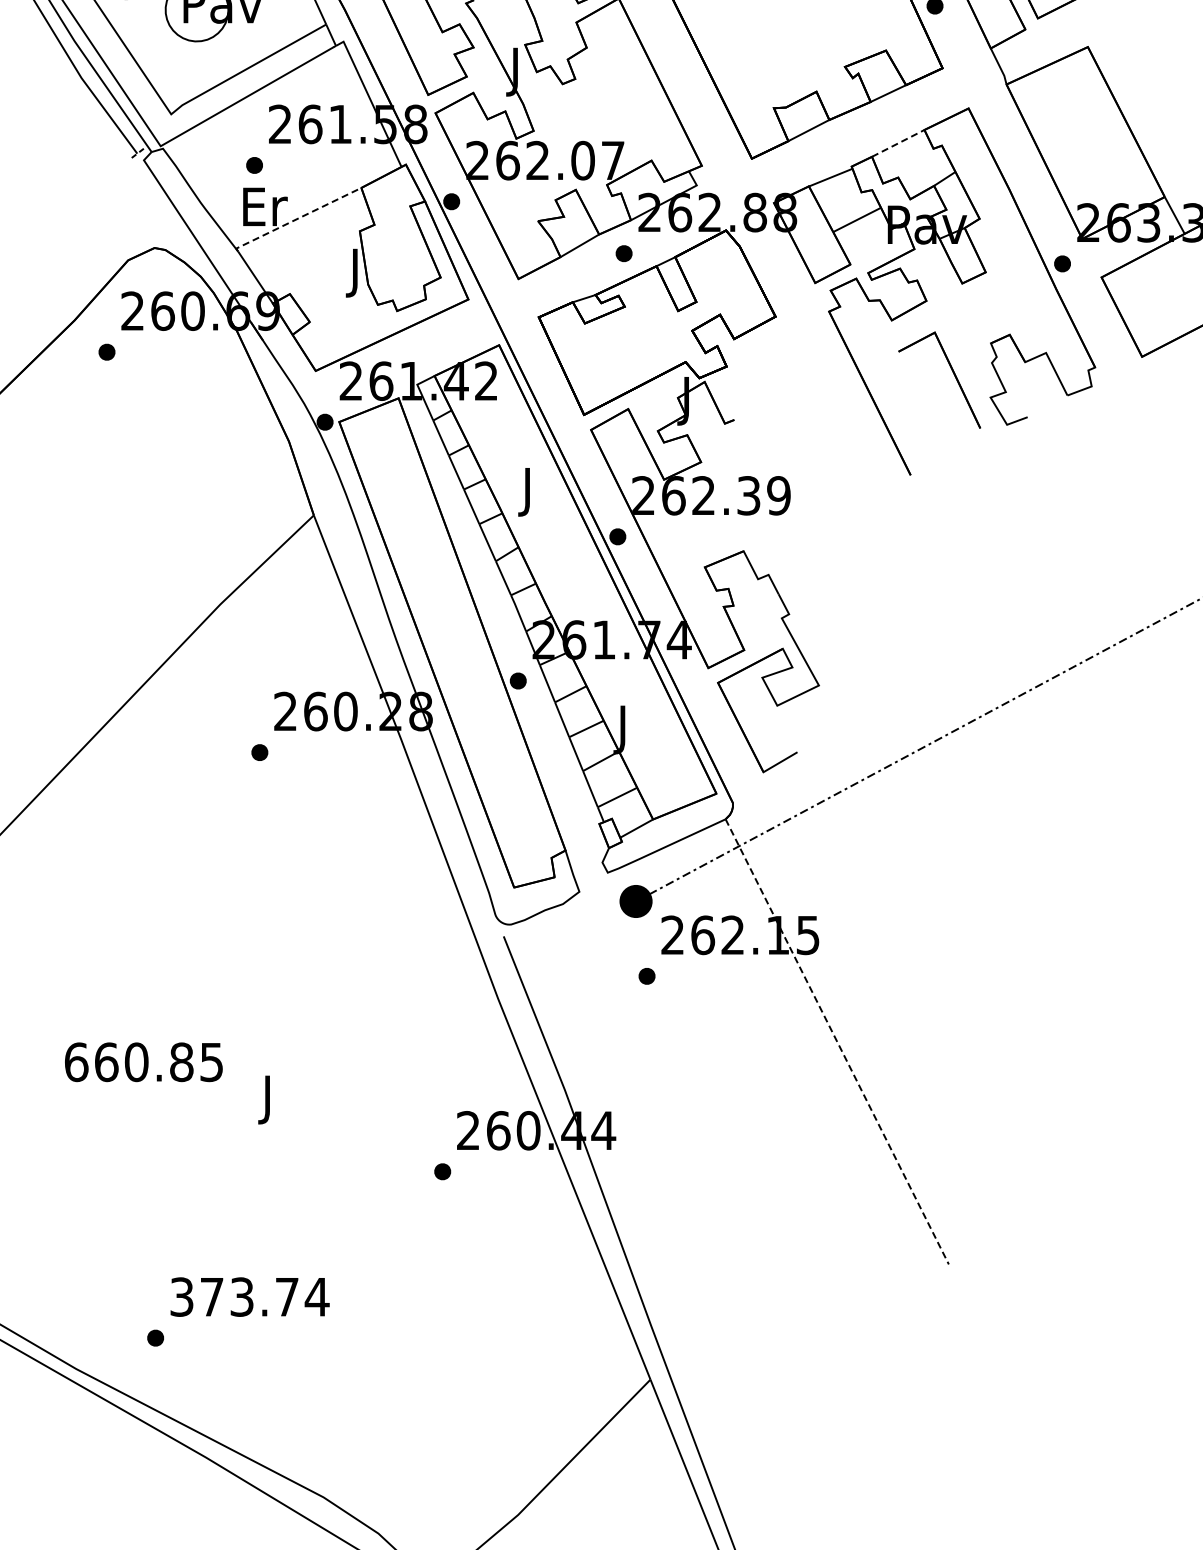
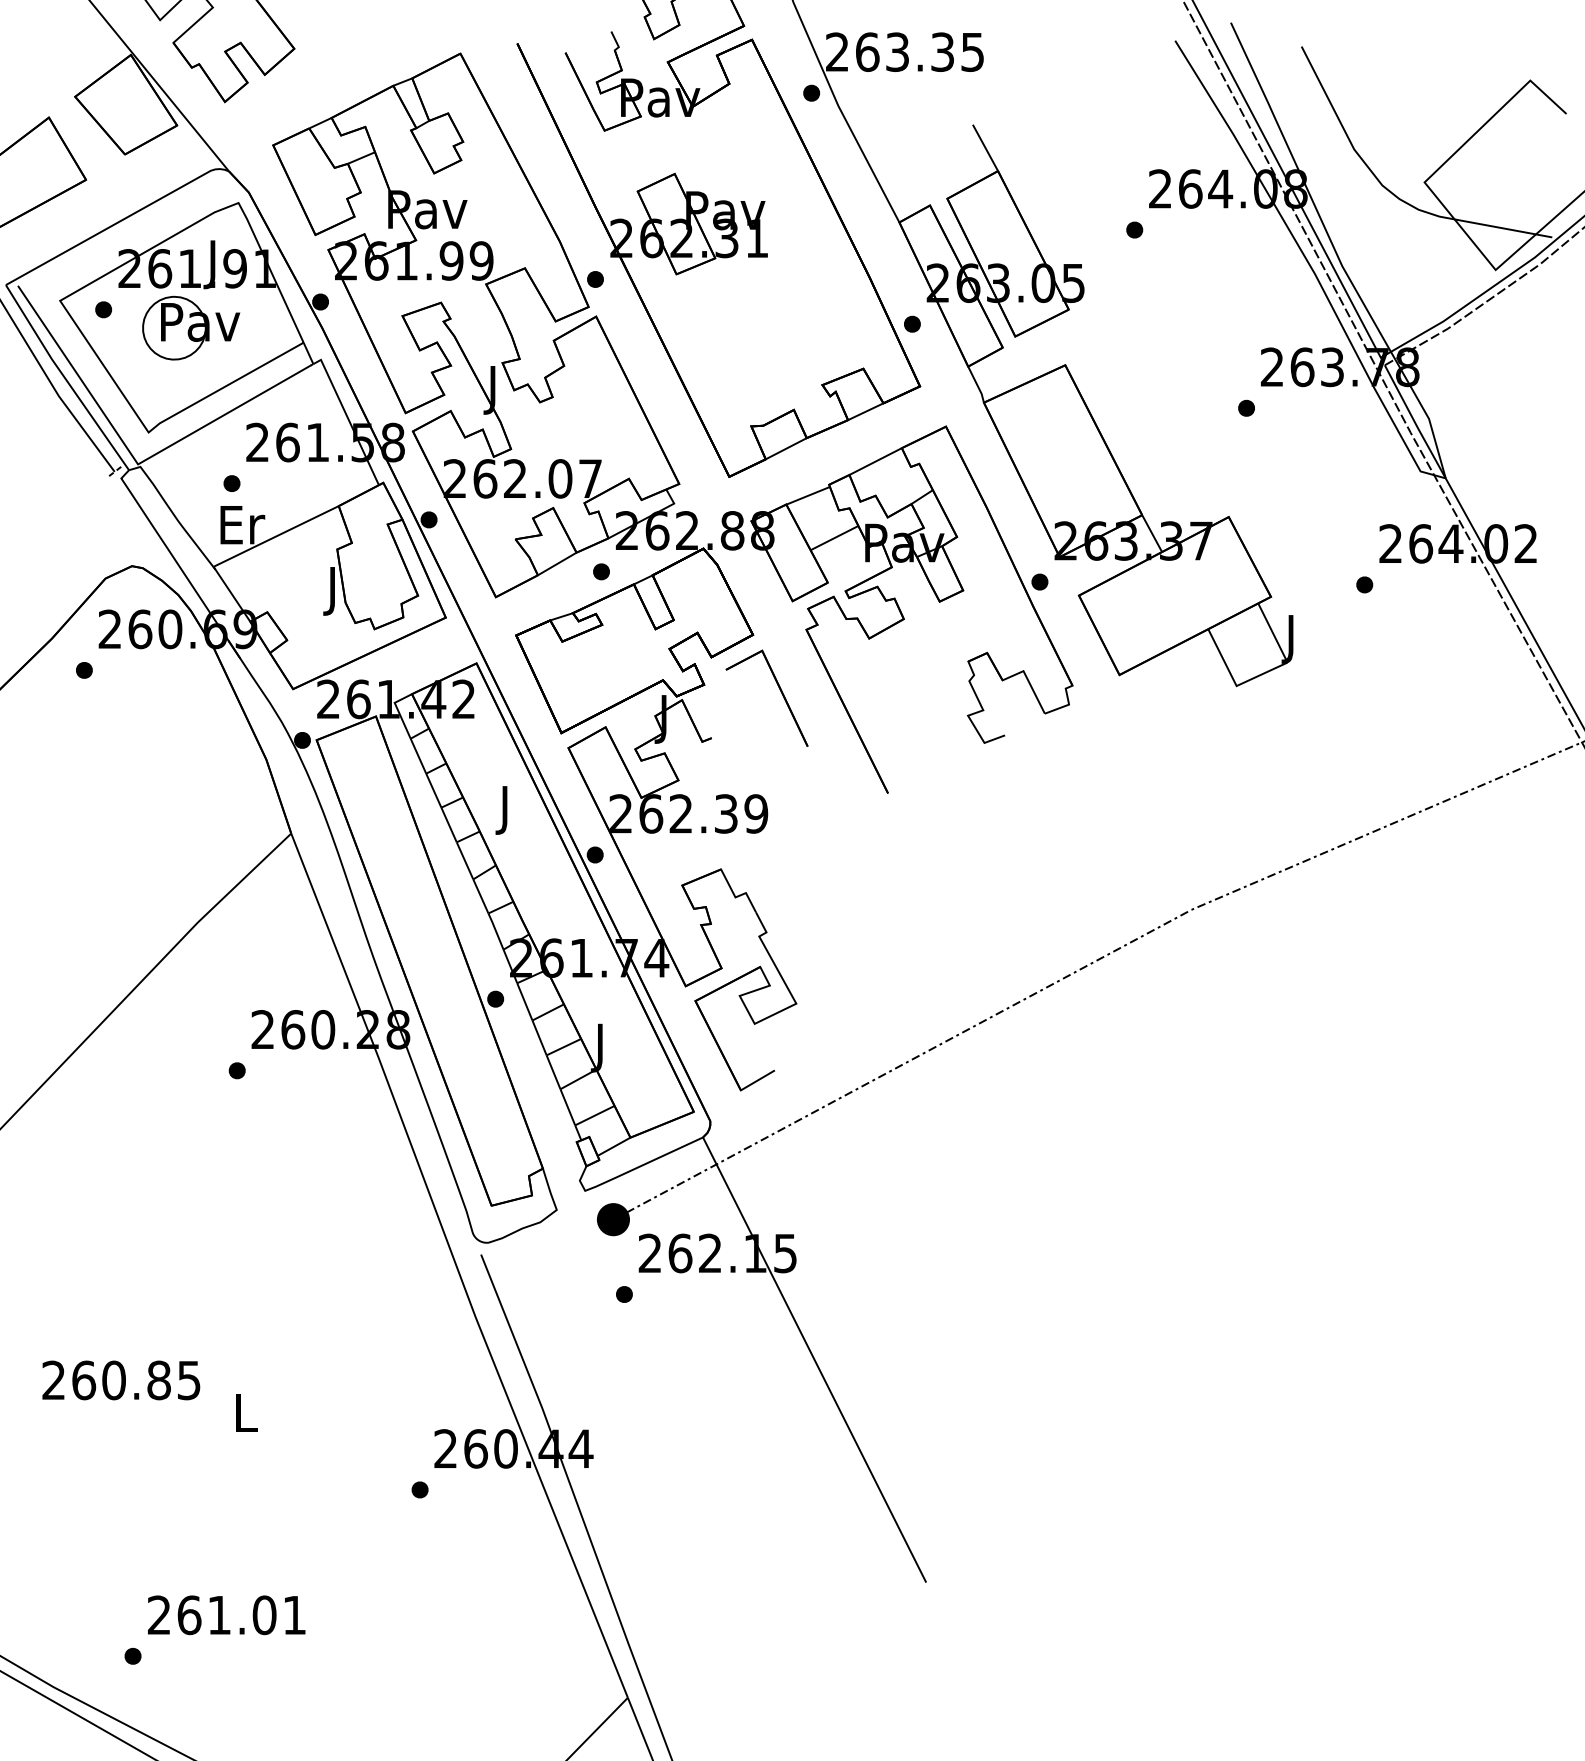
line: (899, 143) -> (876, 461), dashed -> solid
line: (297, 219) -> (274, 537), dashed -> solid
part: (953, 373) -> (780, 691), moved
line: (837, 1042) -> (814, 1360), dashed -> solid
text: (76, 1062) -> (53, 1380), 660.85 -> 260.85
text: (269, 1099) -> (246, 1417), J -> L
text: (250, 1297) -> (227, 1615), 373.74 -> 261.01

